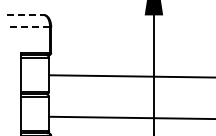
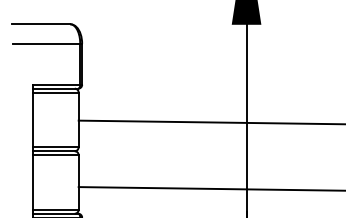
line: (25, 15) -> (40, 24), dashed -> solid
line: (29, 27) -> (47, 44), dashed -> solid

